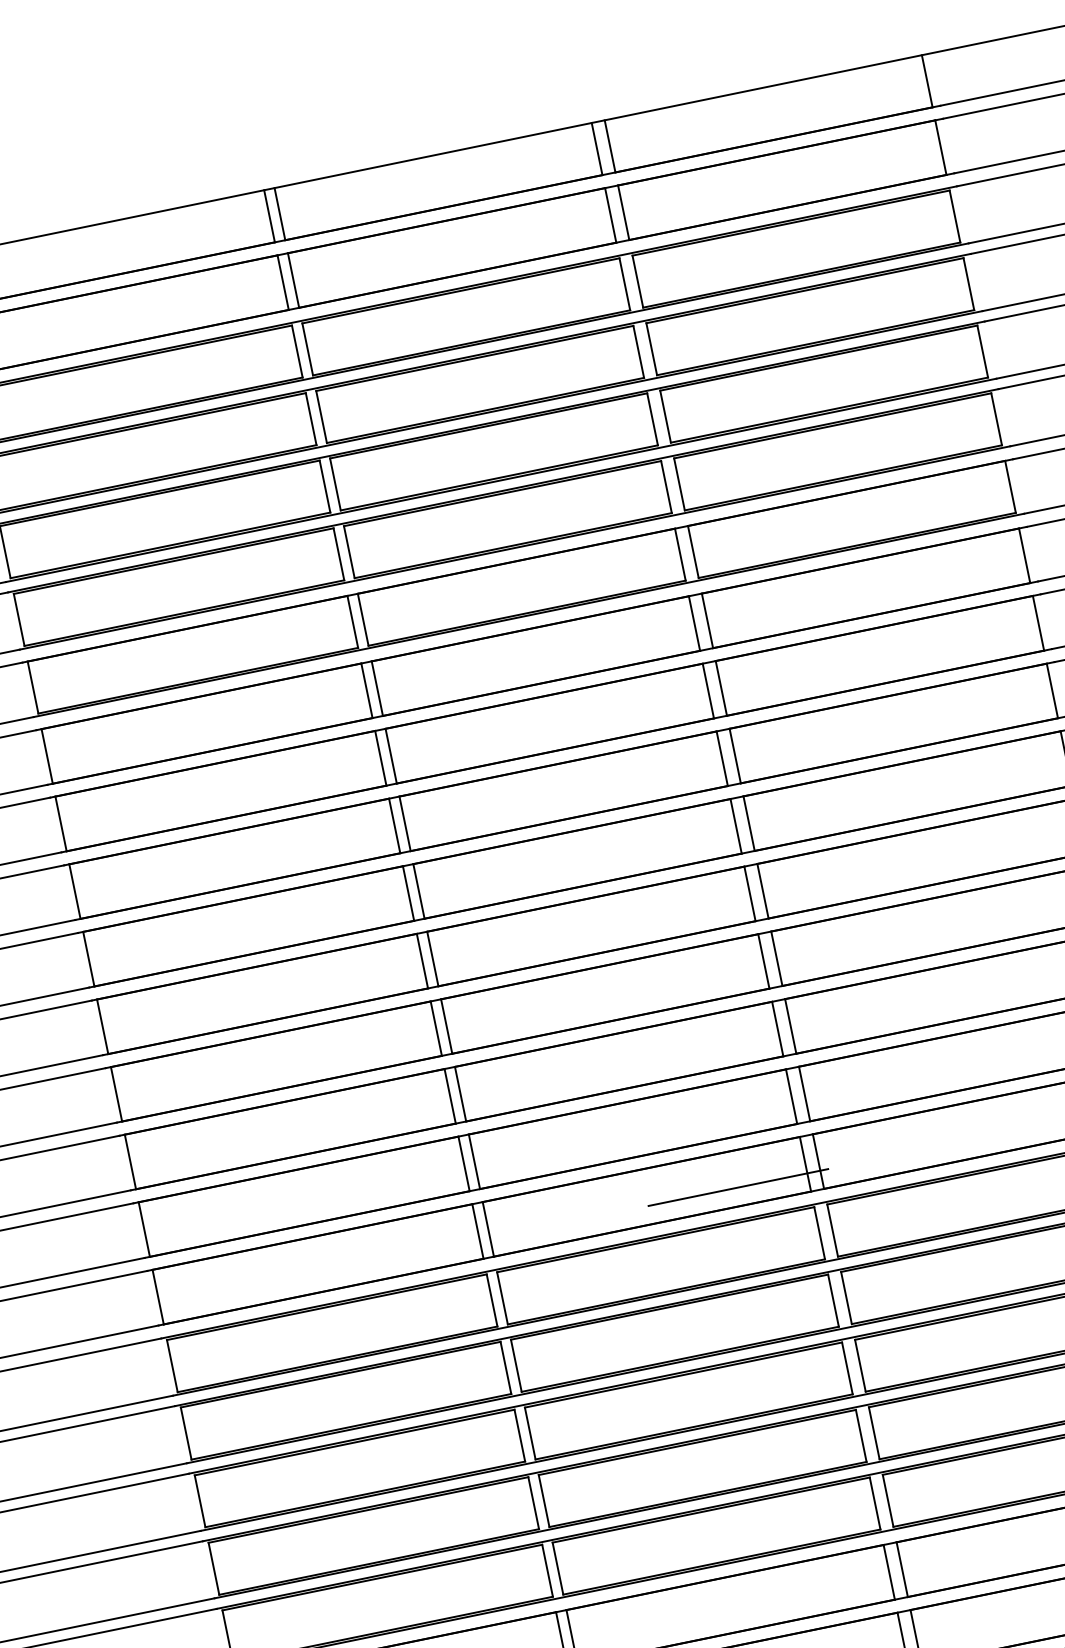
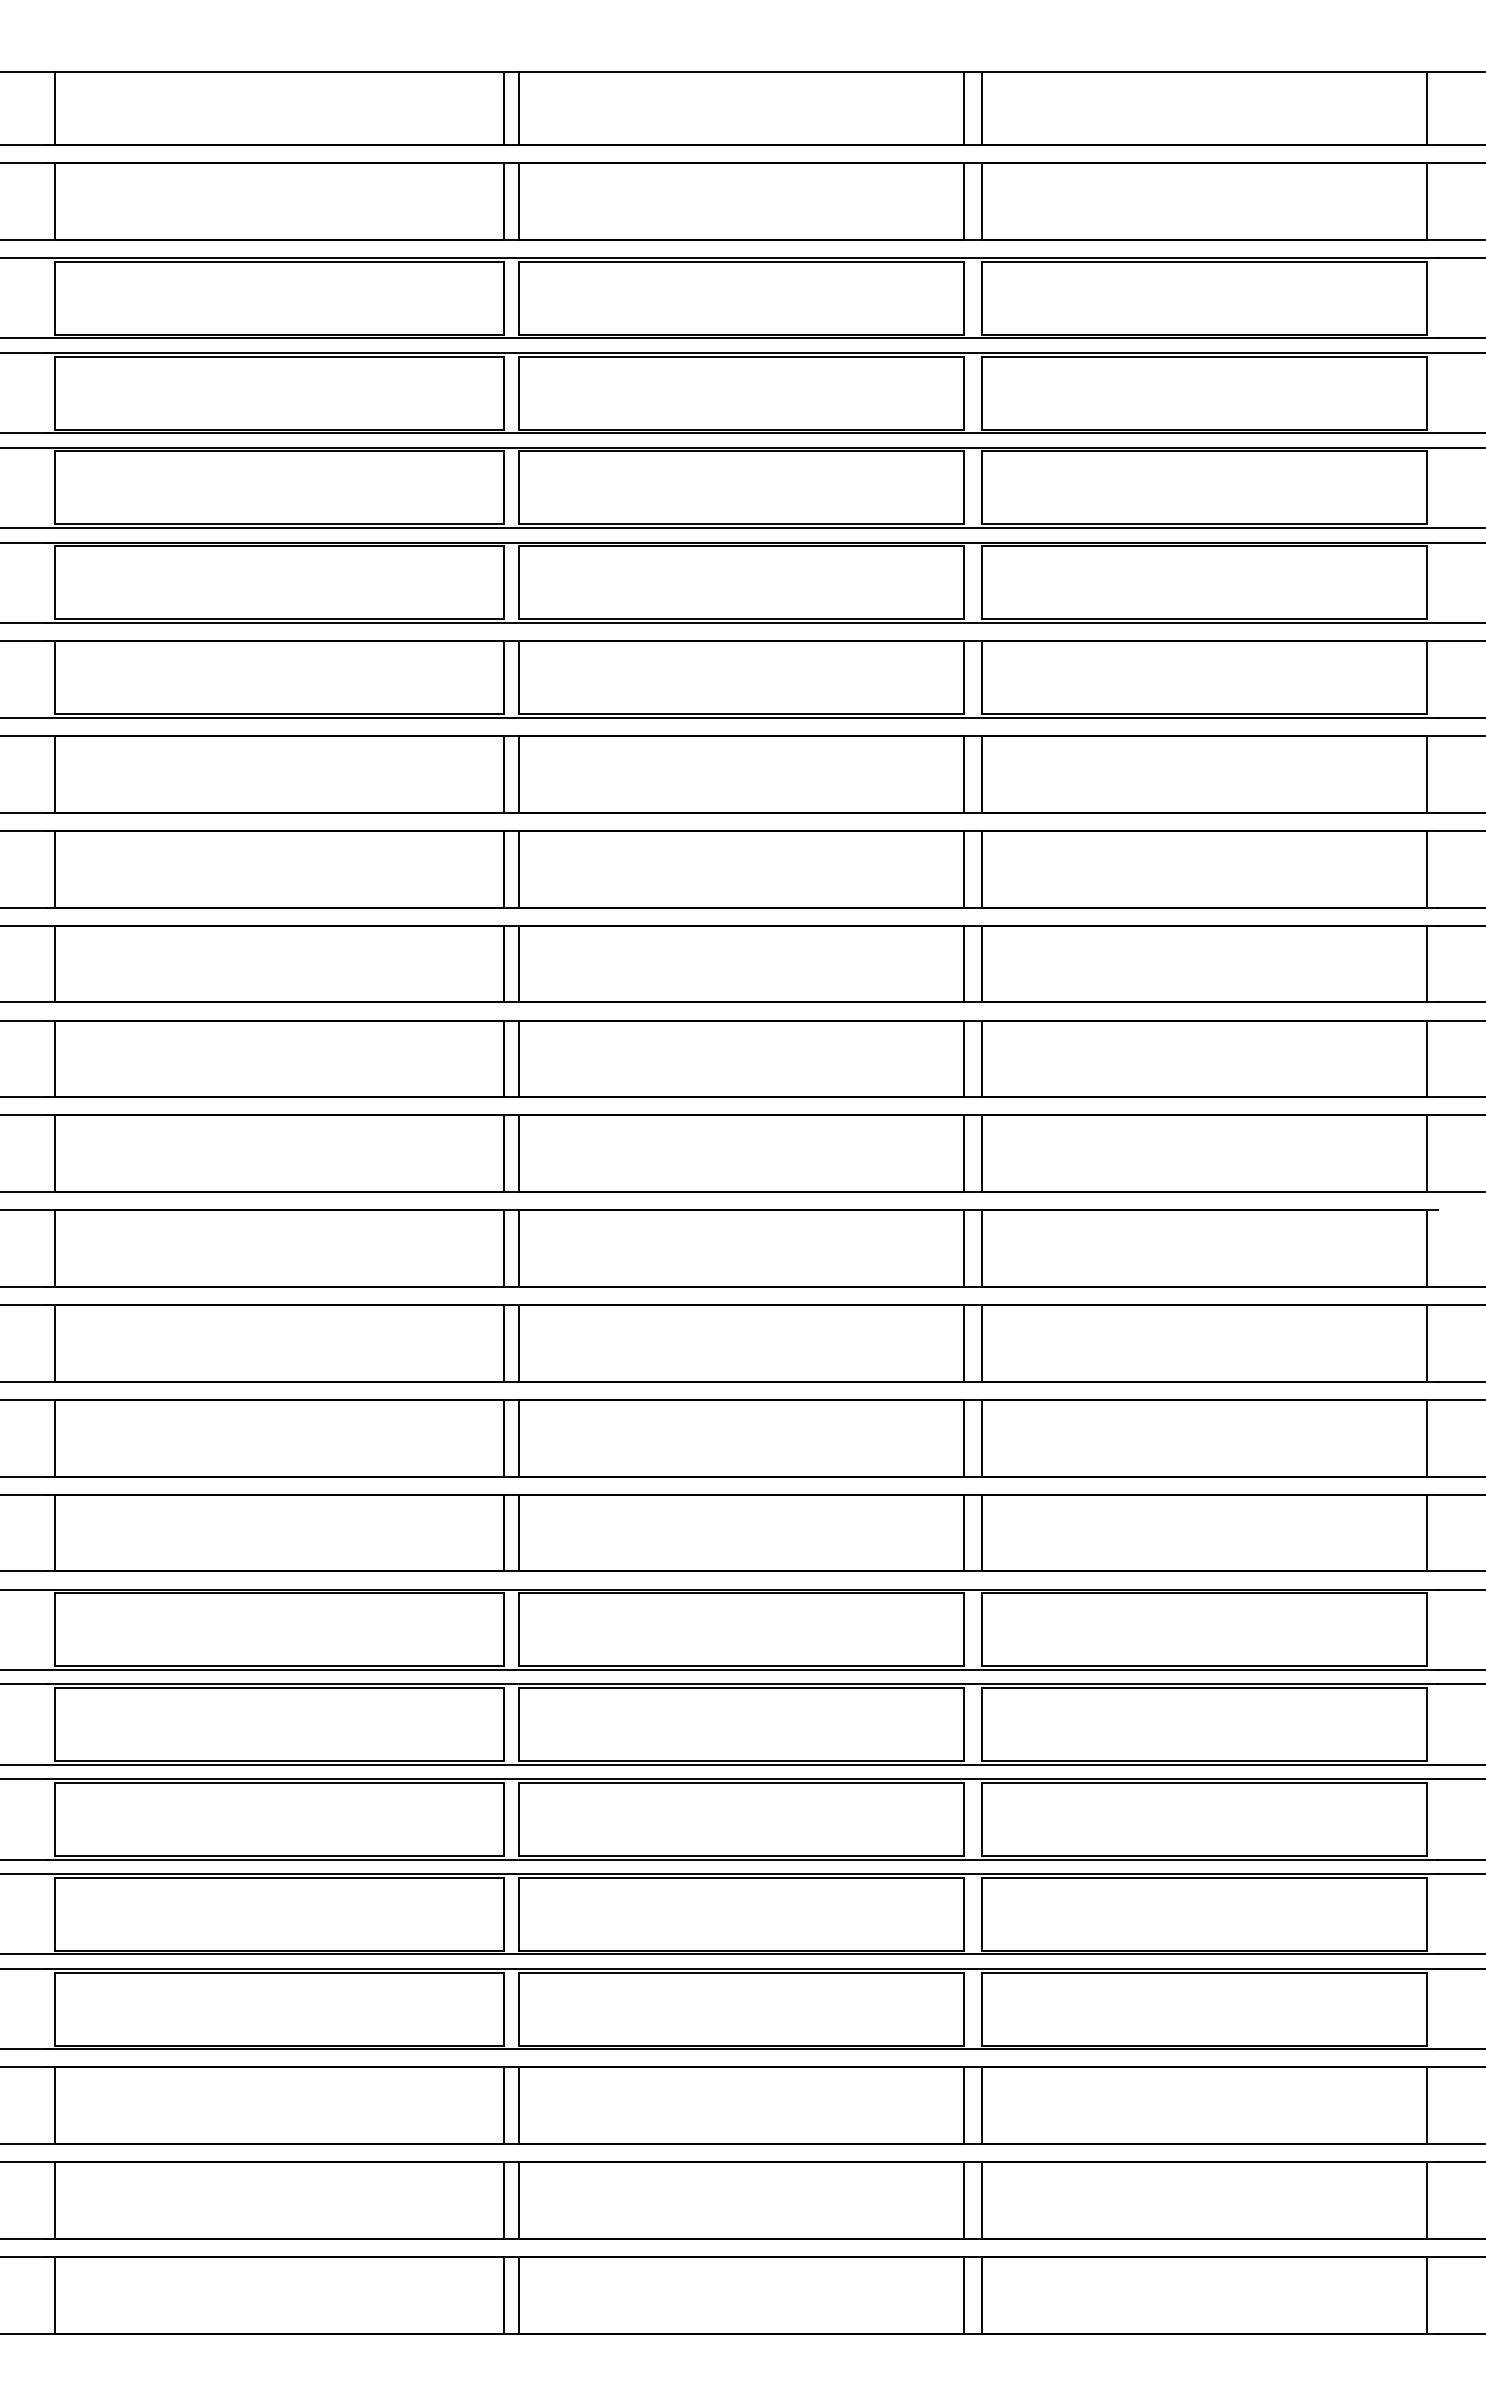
line: (738, 1187) -> (866, 1545), removed

